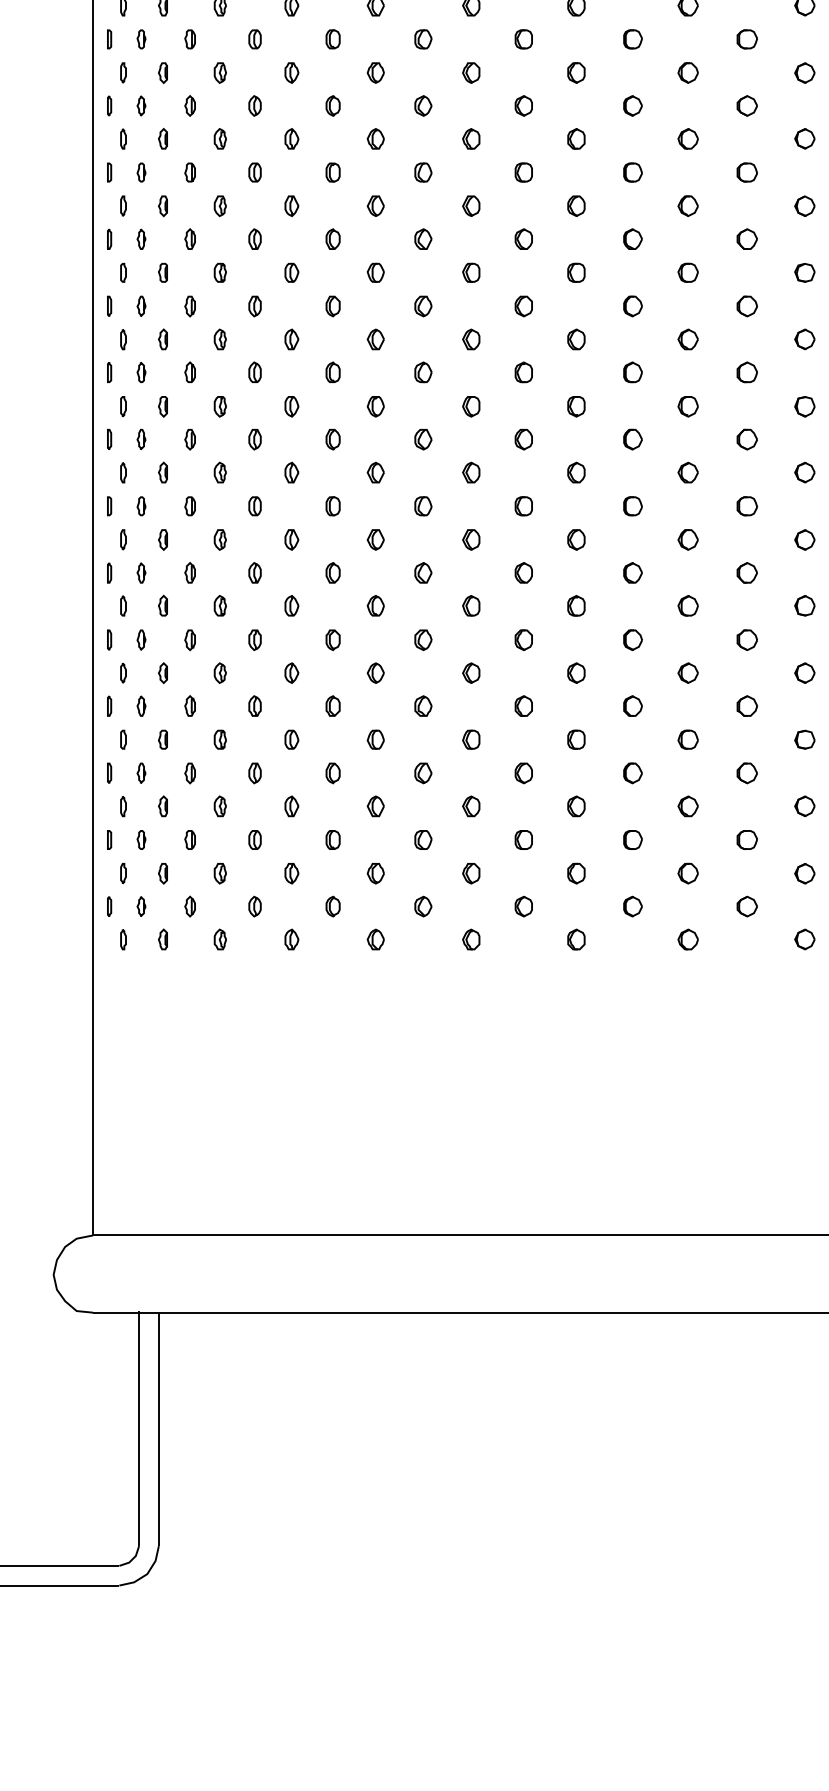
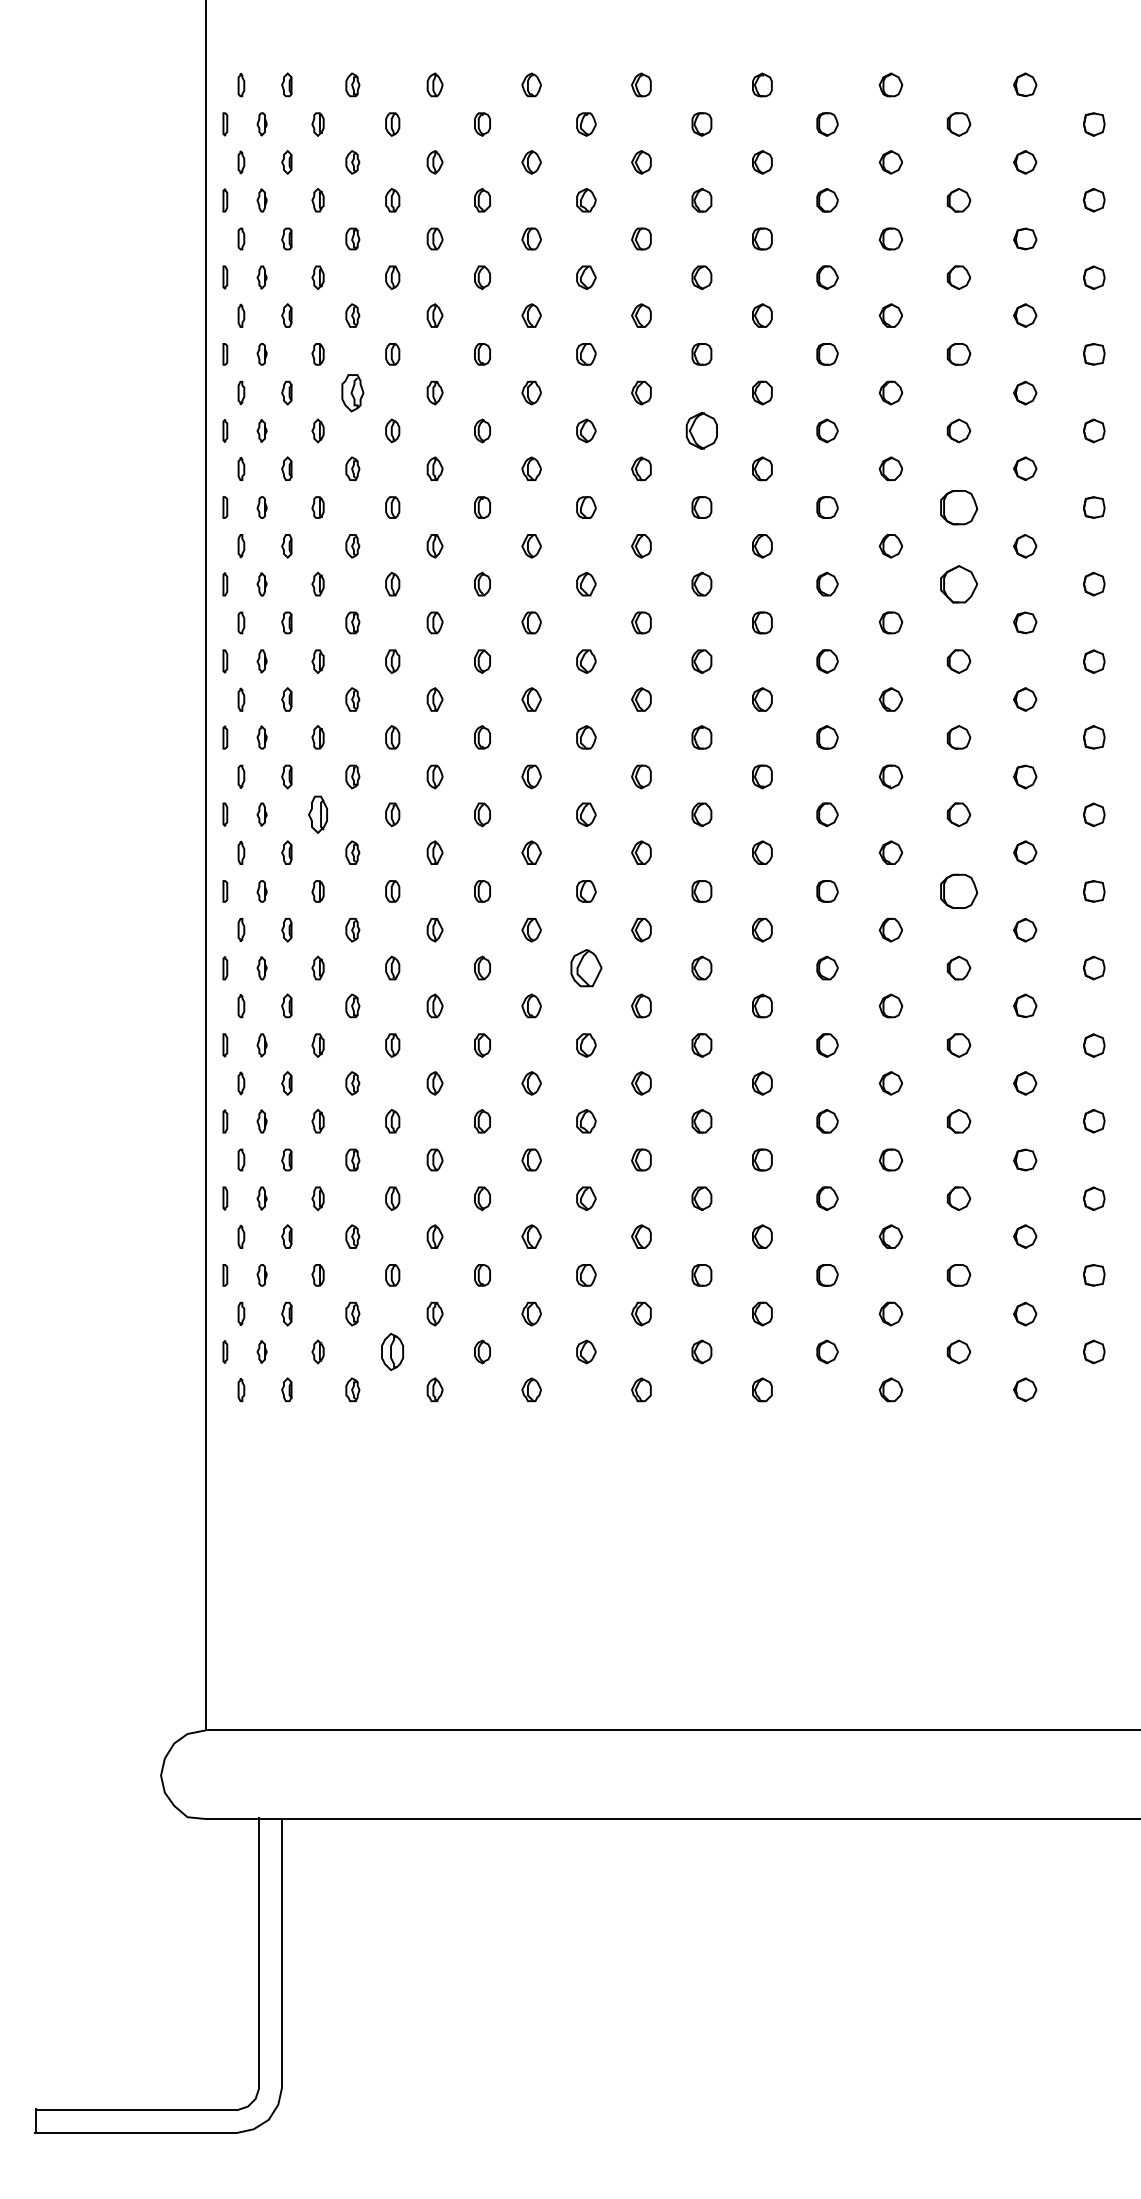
part: (220, 72) -> (352, 392), size x1.6
part: (523, 105) -> (701, 430), size x1.6
part: (746, 172) -> (958, 507), size x1.6
part: (746, 238) -> (958, 583), size x1.6
part: (189, 439) -> (317, 814), size x1.6
part: (746, 506) -> (958, 891), size x1.6
part: (423, 572) -> (586, 967), size x1.6
part: (254, 906) -> (392, 1351), size x1.6

